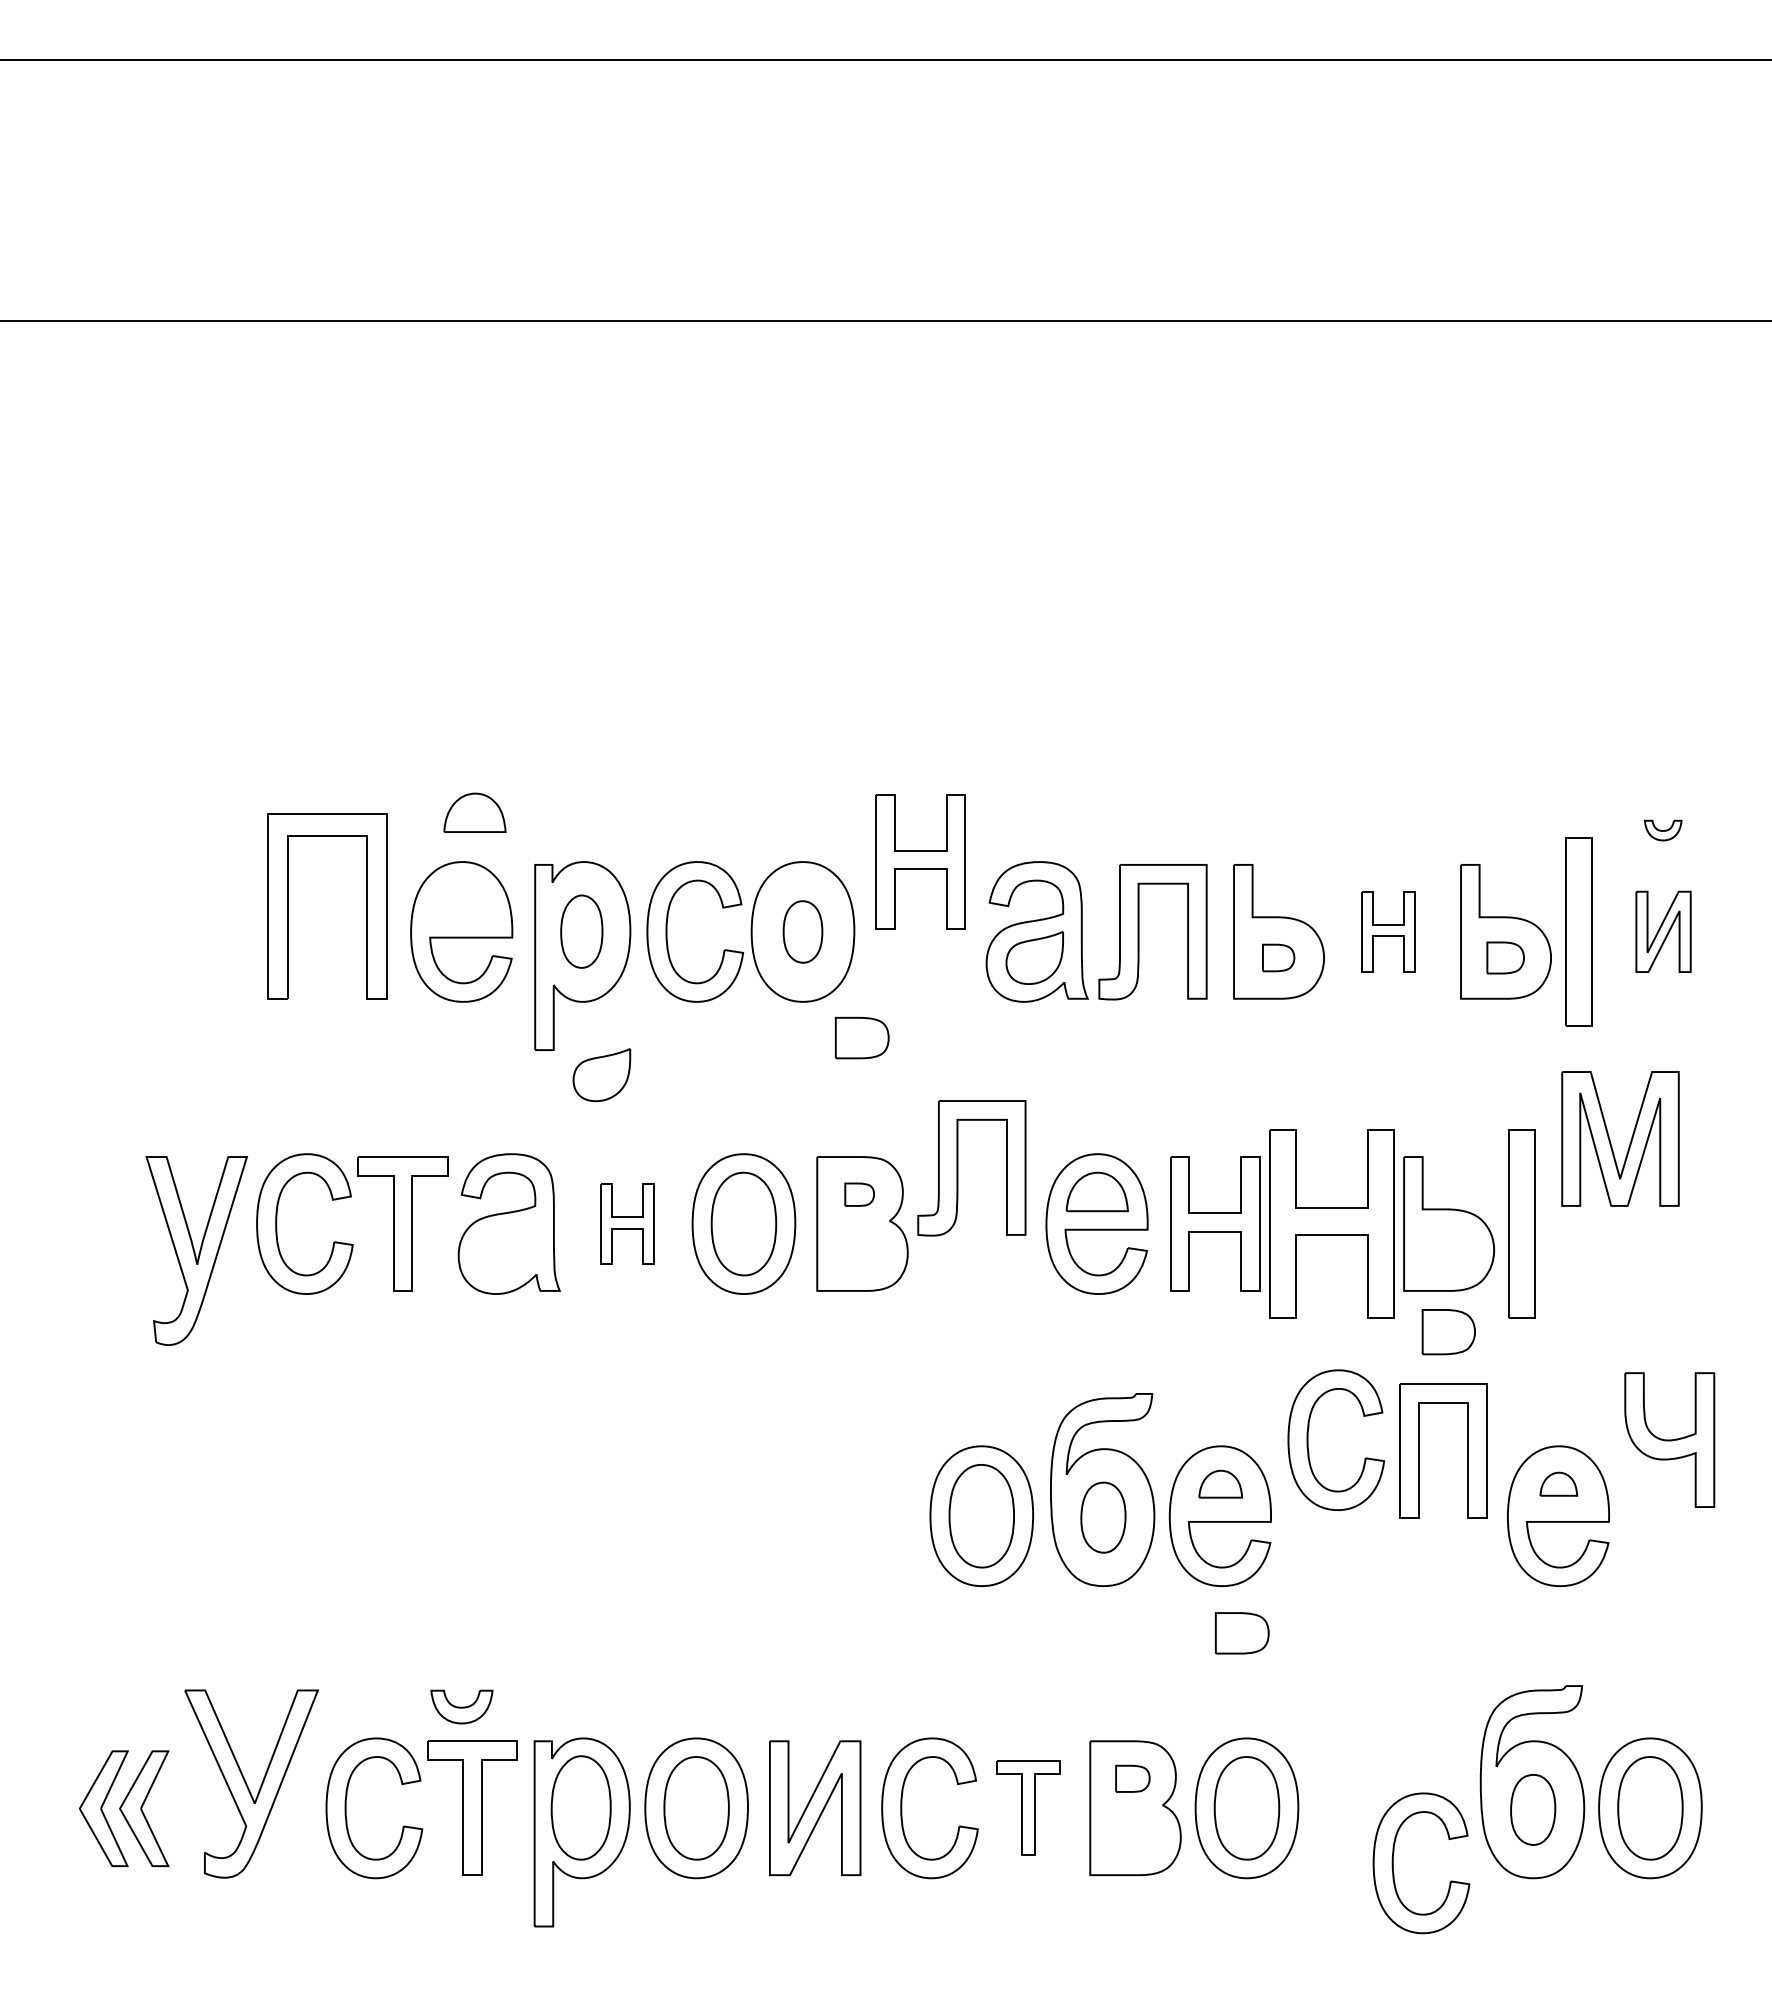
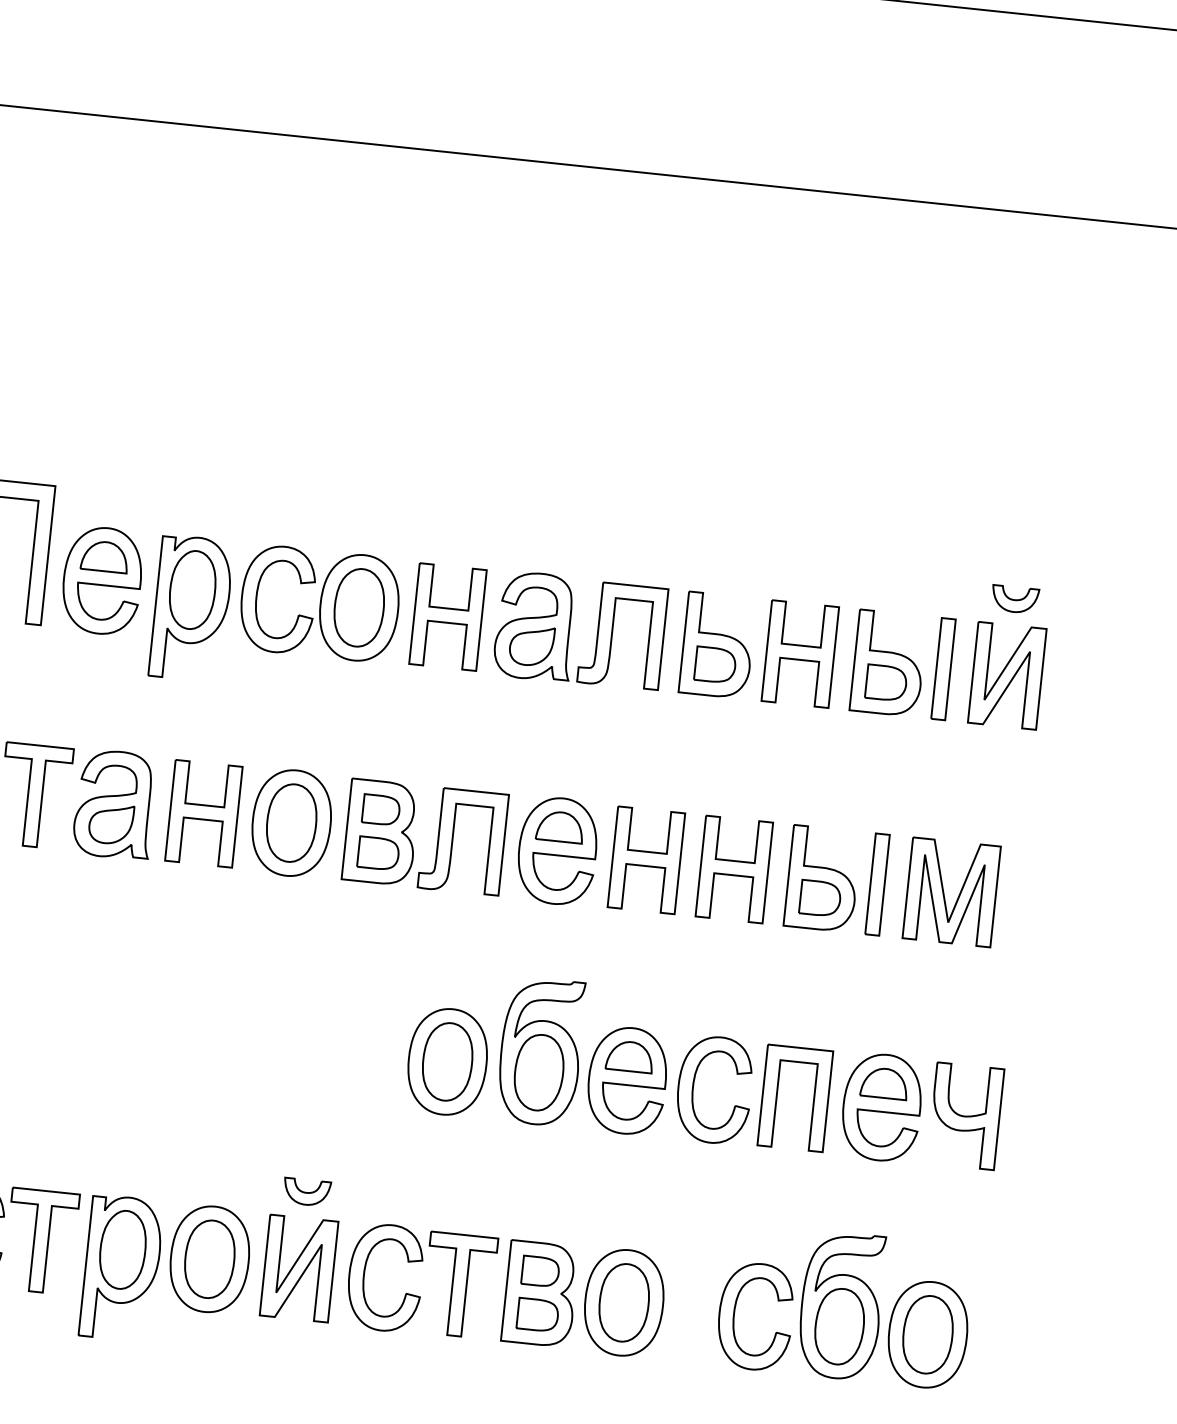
part: (474, 812) -> (104, 556), moved
part: (1662, 830) -> (1014, 599), size x1.67
part: (920, 861) -> (447, 616), moved
part: (581, 931) -> (192, 589), size x1.43
part: (802, 931) -> (358, 607), size x1.67
part: (1388, 931) -> (800, 653), size x1.67
part: (1578, 931) -> (943, 668), size x0.71
part: (1663, 931) -> (1007, 675), size x1.67
part: (1278, 957) -> (715, 664), size x1.67
part: (1505, 957) -> (886, 682), size x1.43
part: (861, 1037) -> (378, 853), moved
part: (601, 1075) -> (110, 824), moved
part: (1610, 1139) -> (944, 892), moved
part: (958, 1168) -> (453, 840), moved
part: (859, 1194) -> (381, 809), size x1.67
part: (627, 1223) -> (204, 813), size x1.67
part: (1331, 1223) -> (734, 869), size x0.71
part: (1521, 1223) -> (877, 884), size x0.71
part: (1448, 1332) -> (820, 898), moved
part: (1308, 1439) -> (693, 1087), moved
part: (1669, 1439) -> (965, 1115), moved
part: (1419, 1450) -> (777, 1096), moved
part: (1220, 1484) -> (629, 1056), size x1.43
part: (1558, 1484) -> (884, 1083), size x1.67
part: (1103, 1517) -> (539, 1072), size x1.43
part: (1242, 1633) -> (538, 1315), moved
part: (461, 1706) -> (306, 1191), moved
part: (1132, 1778) -> (540, 1271), size x1.43
part: (1028, 1807) -> (459, 1284), size x1.43
part: (1532, 1809) -> (839, 1326), size x1.43
part: (1393, 1863) -> (734, 1314), moved

